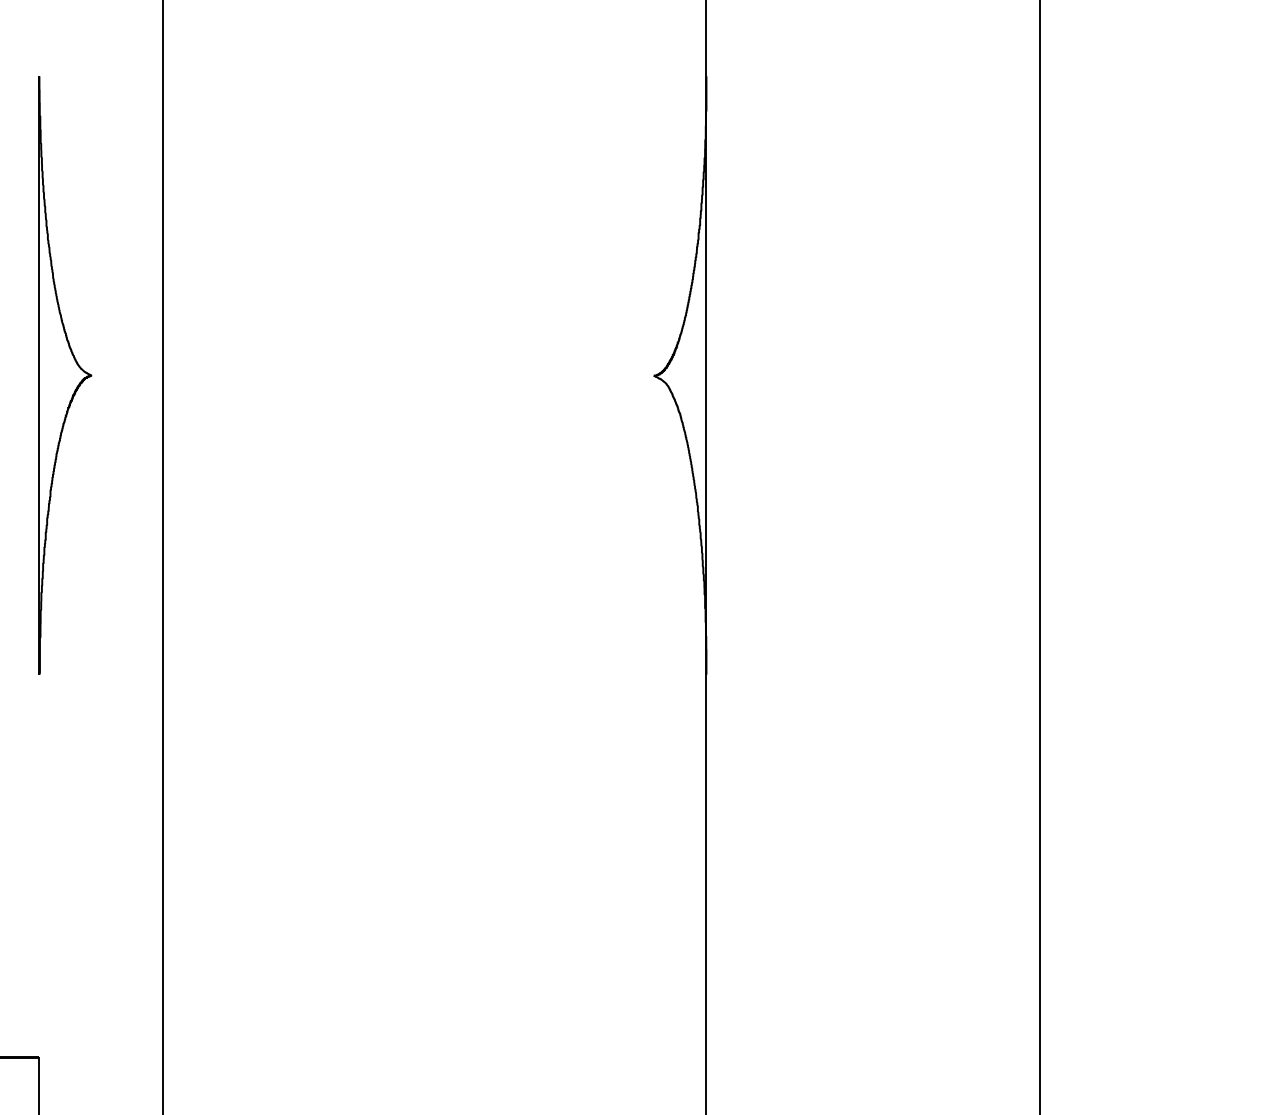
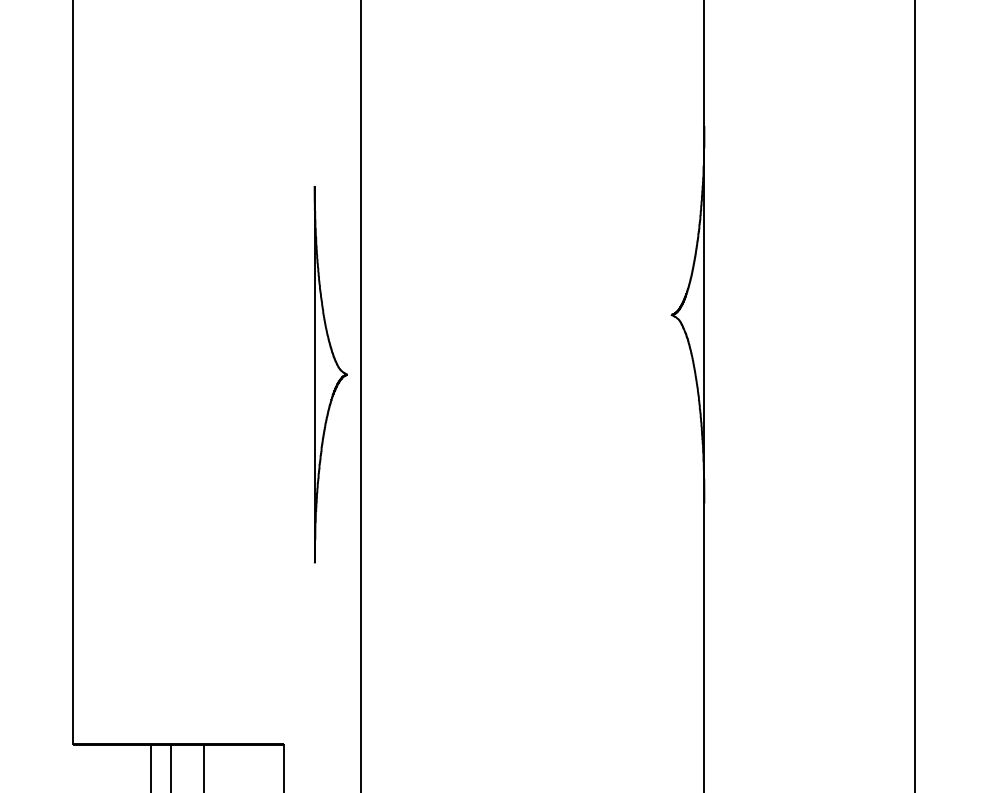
part: (64, 375) -> (330, 374), moved

